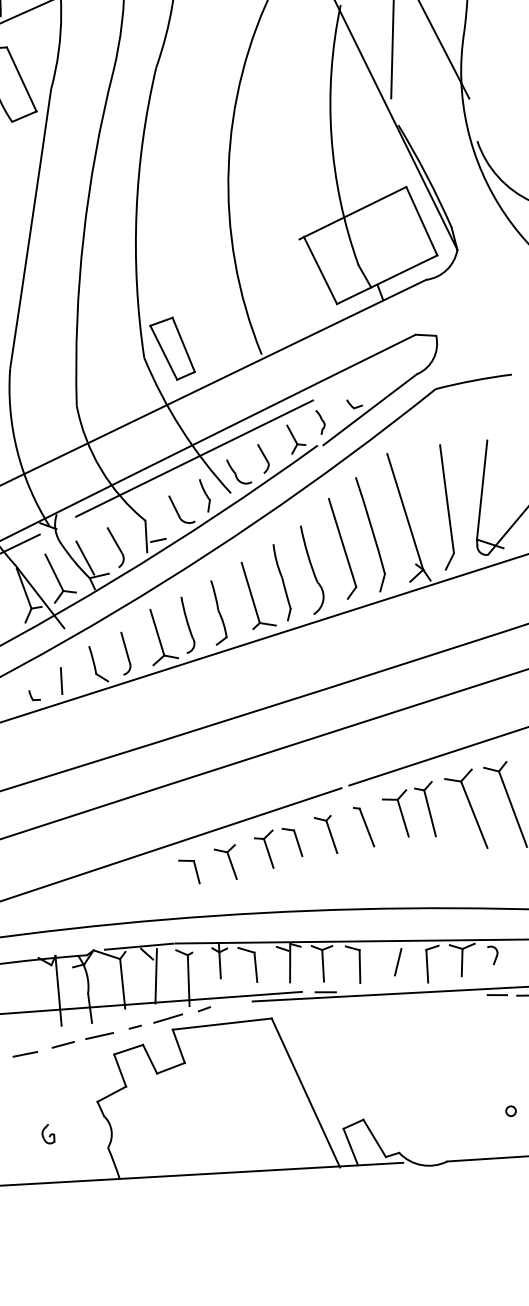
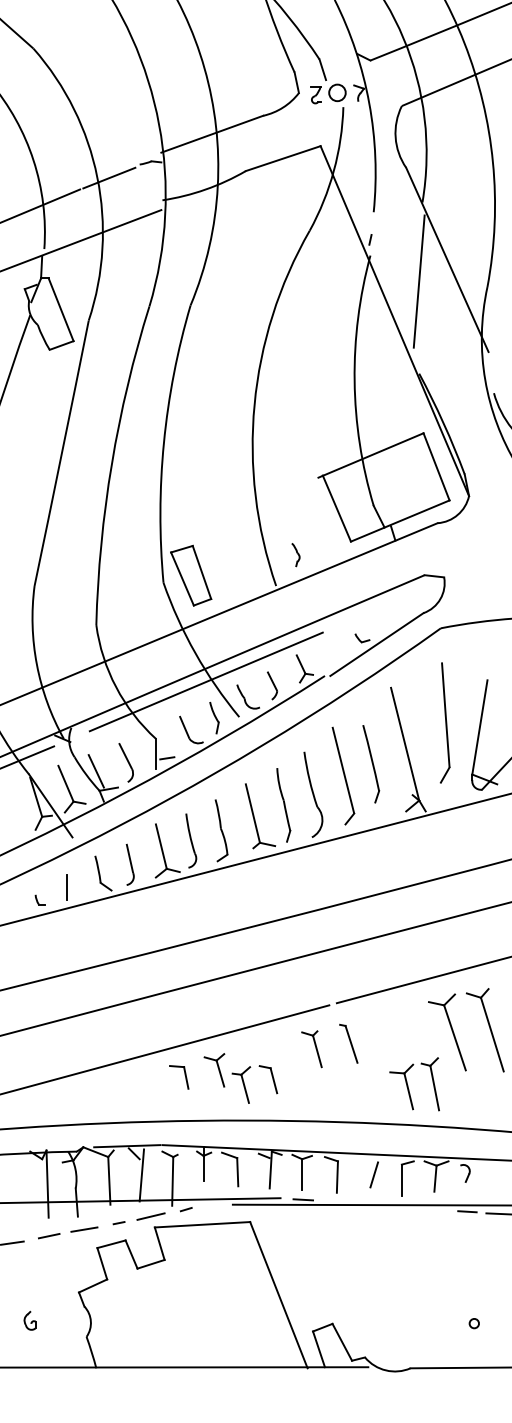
part: (320, 422) -> (295, 555), moved
part: (446, 506) -> (444, 722), moved
part: (371, 533) -> (371, 763), size x0.7
part: (402, 812) -> (408, 1085), moved
part: (268, 849) -> (245, 1085), moved

